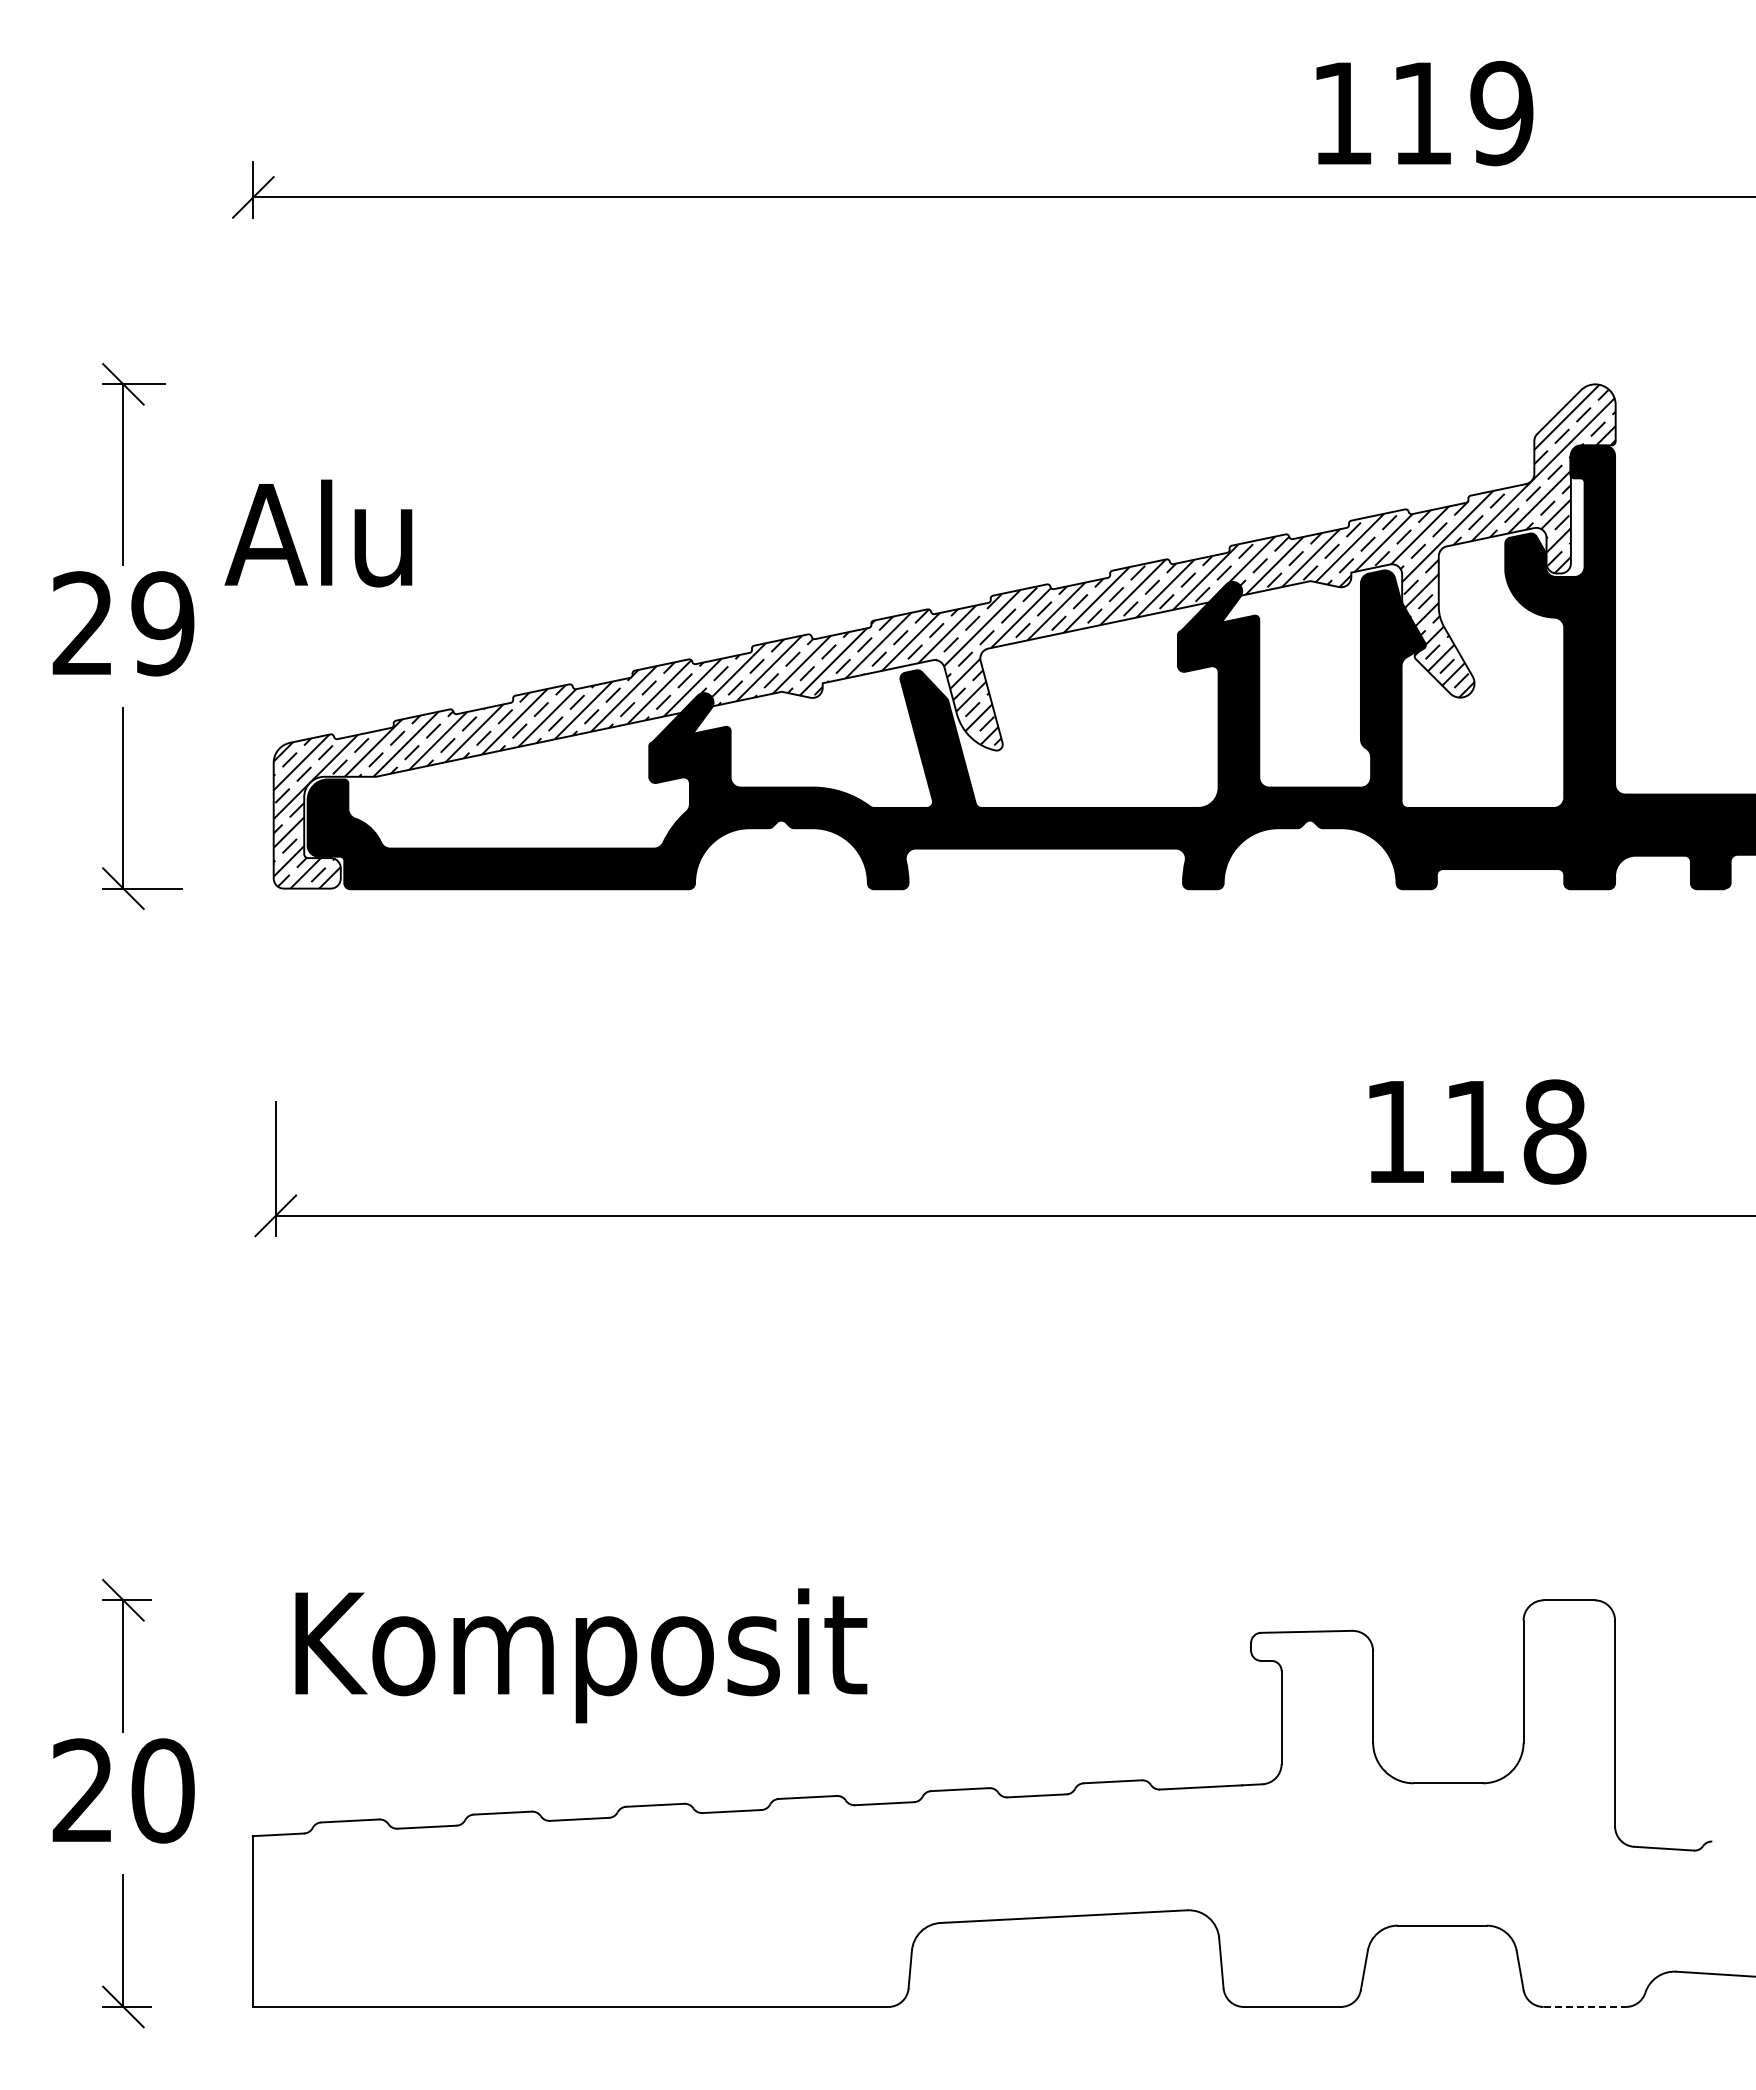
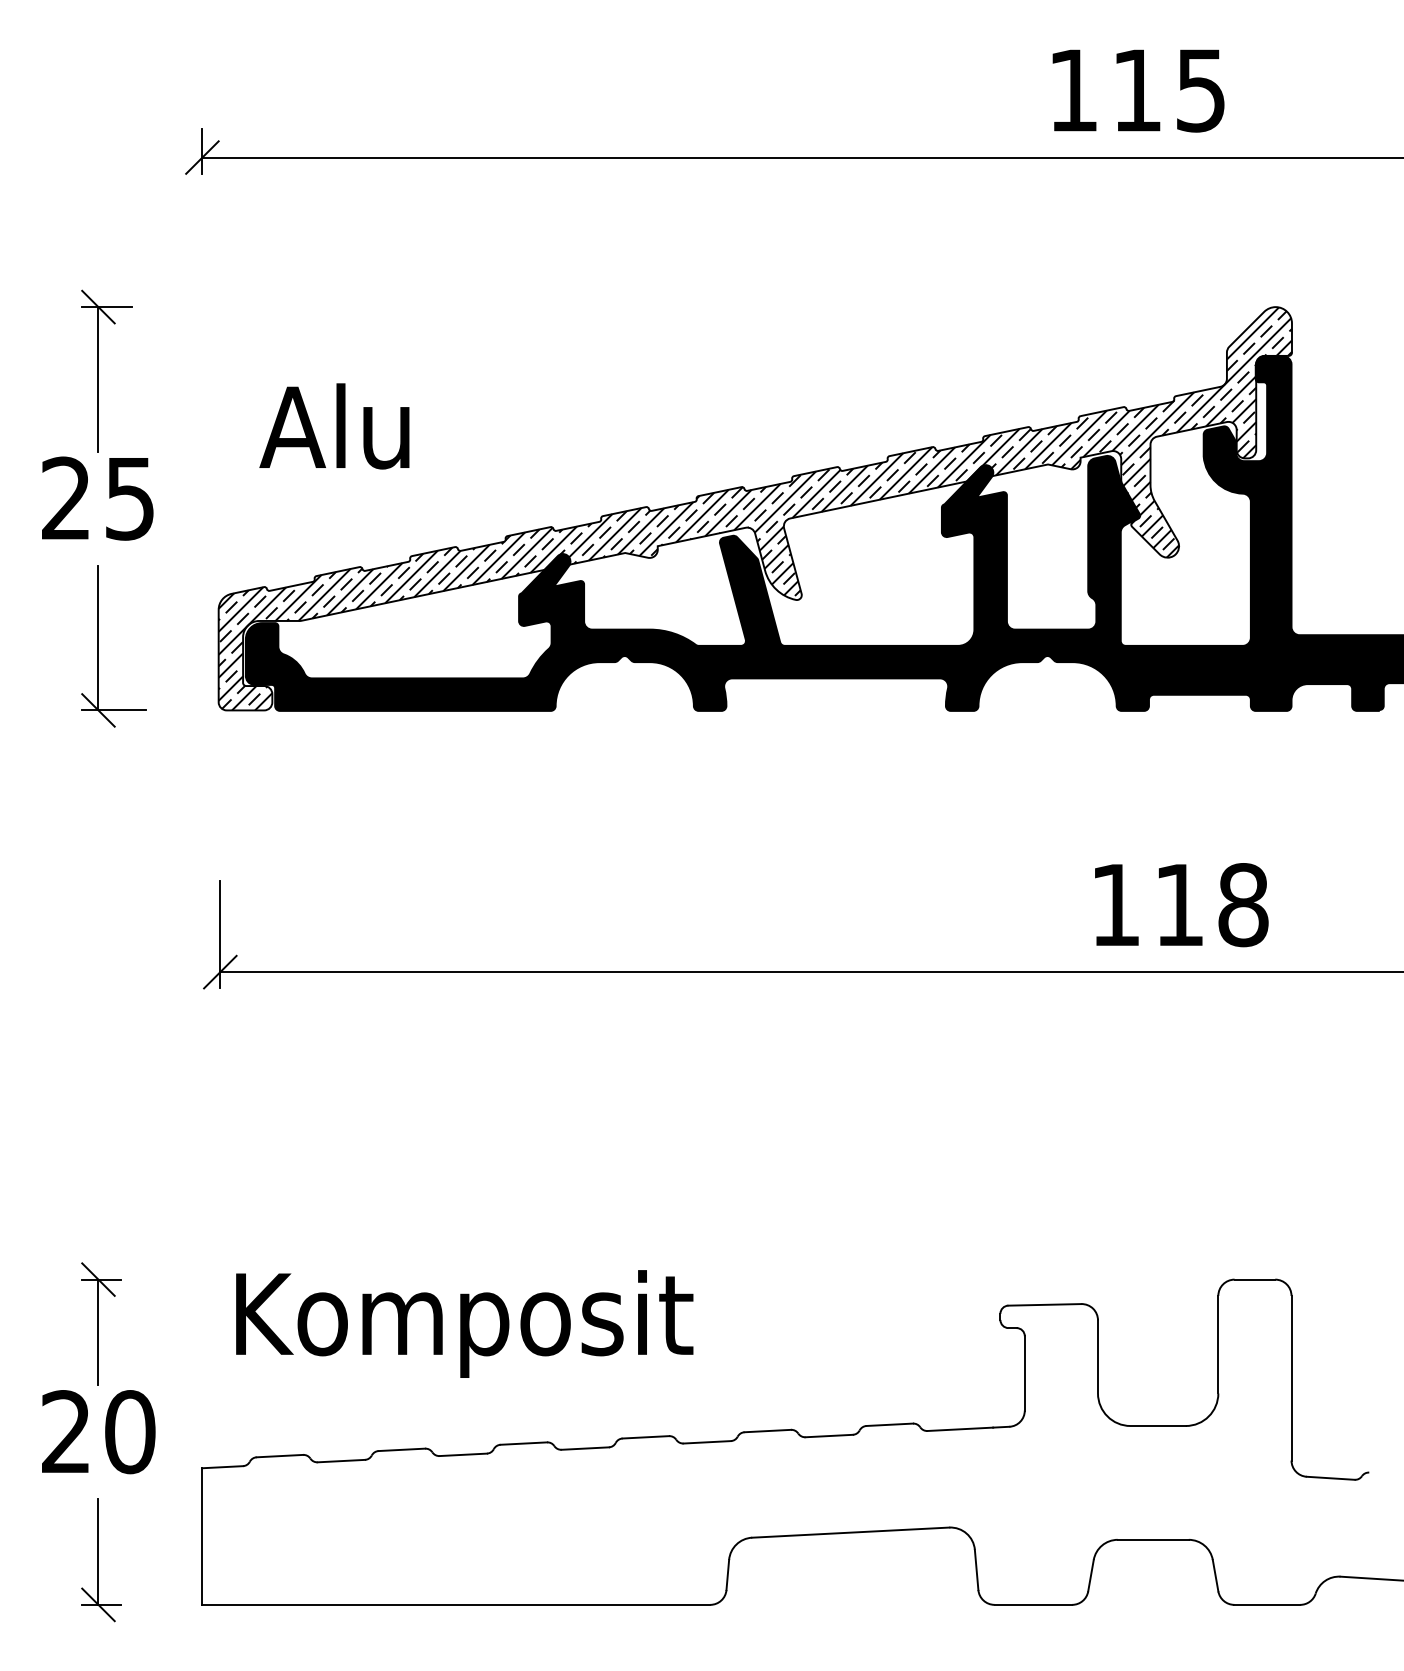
text: (1501, 113) -> (1200, 90), 119 -> 115
text: (318, 533) -> (334, 426), moved
text: (162, 623) -> (129, 498), 29 -> 25
line: (1585, 2006) -> (1267, 1604), dashed -> solid

